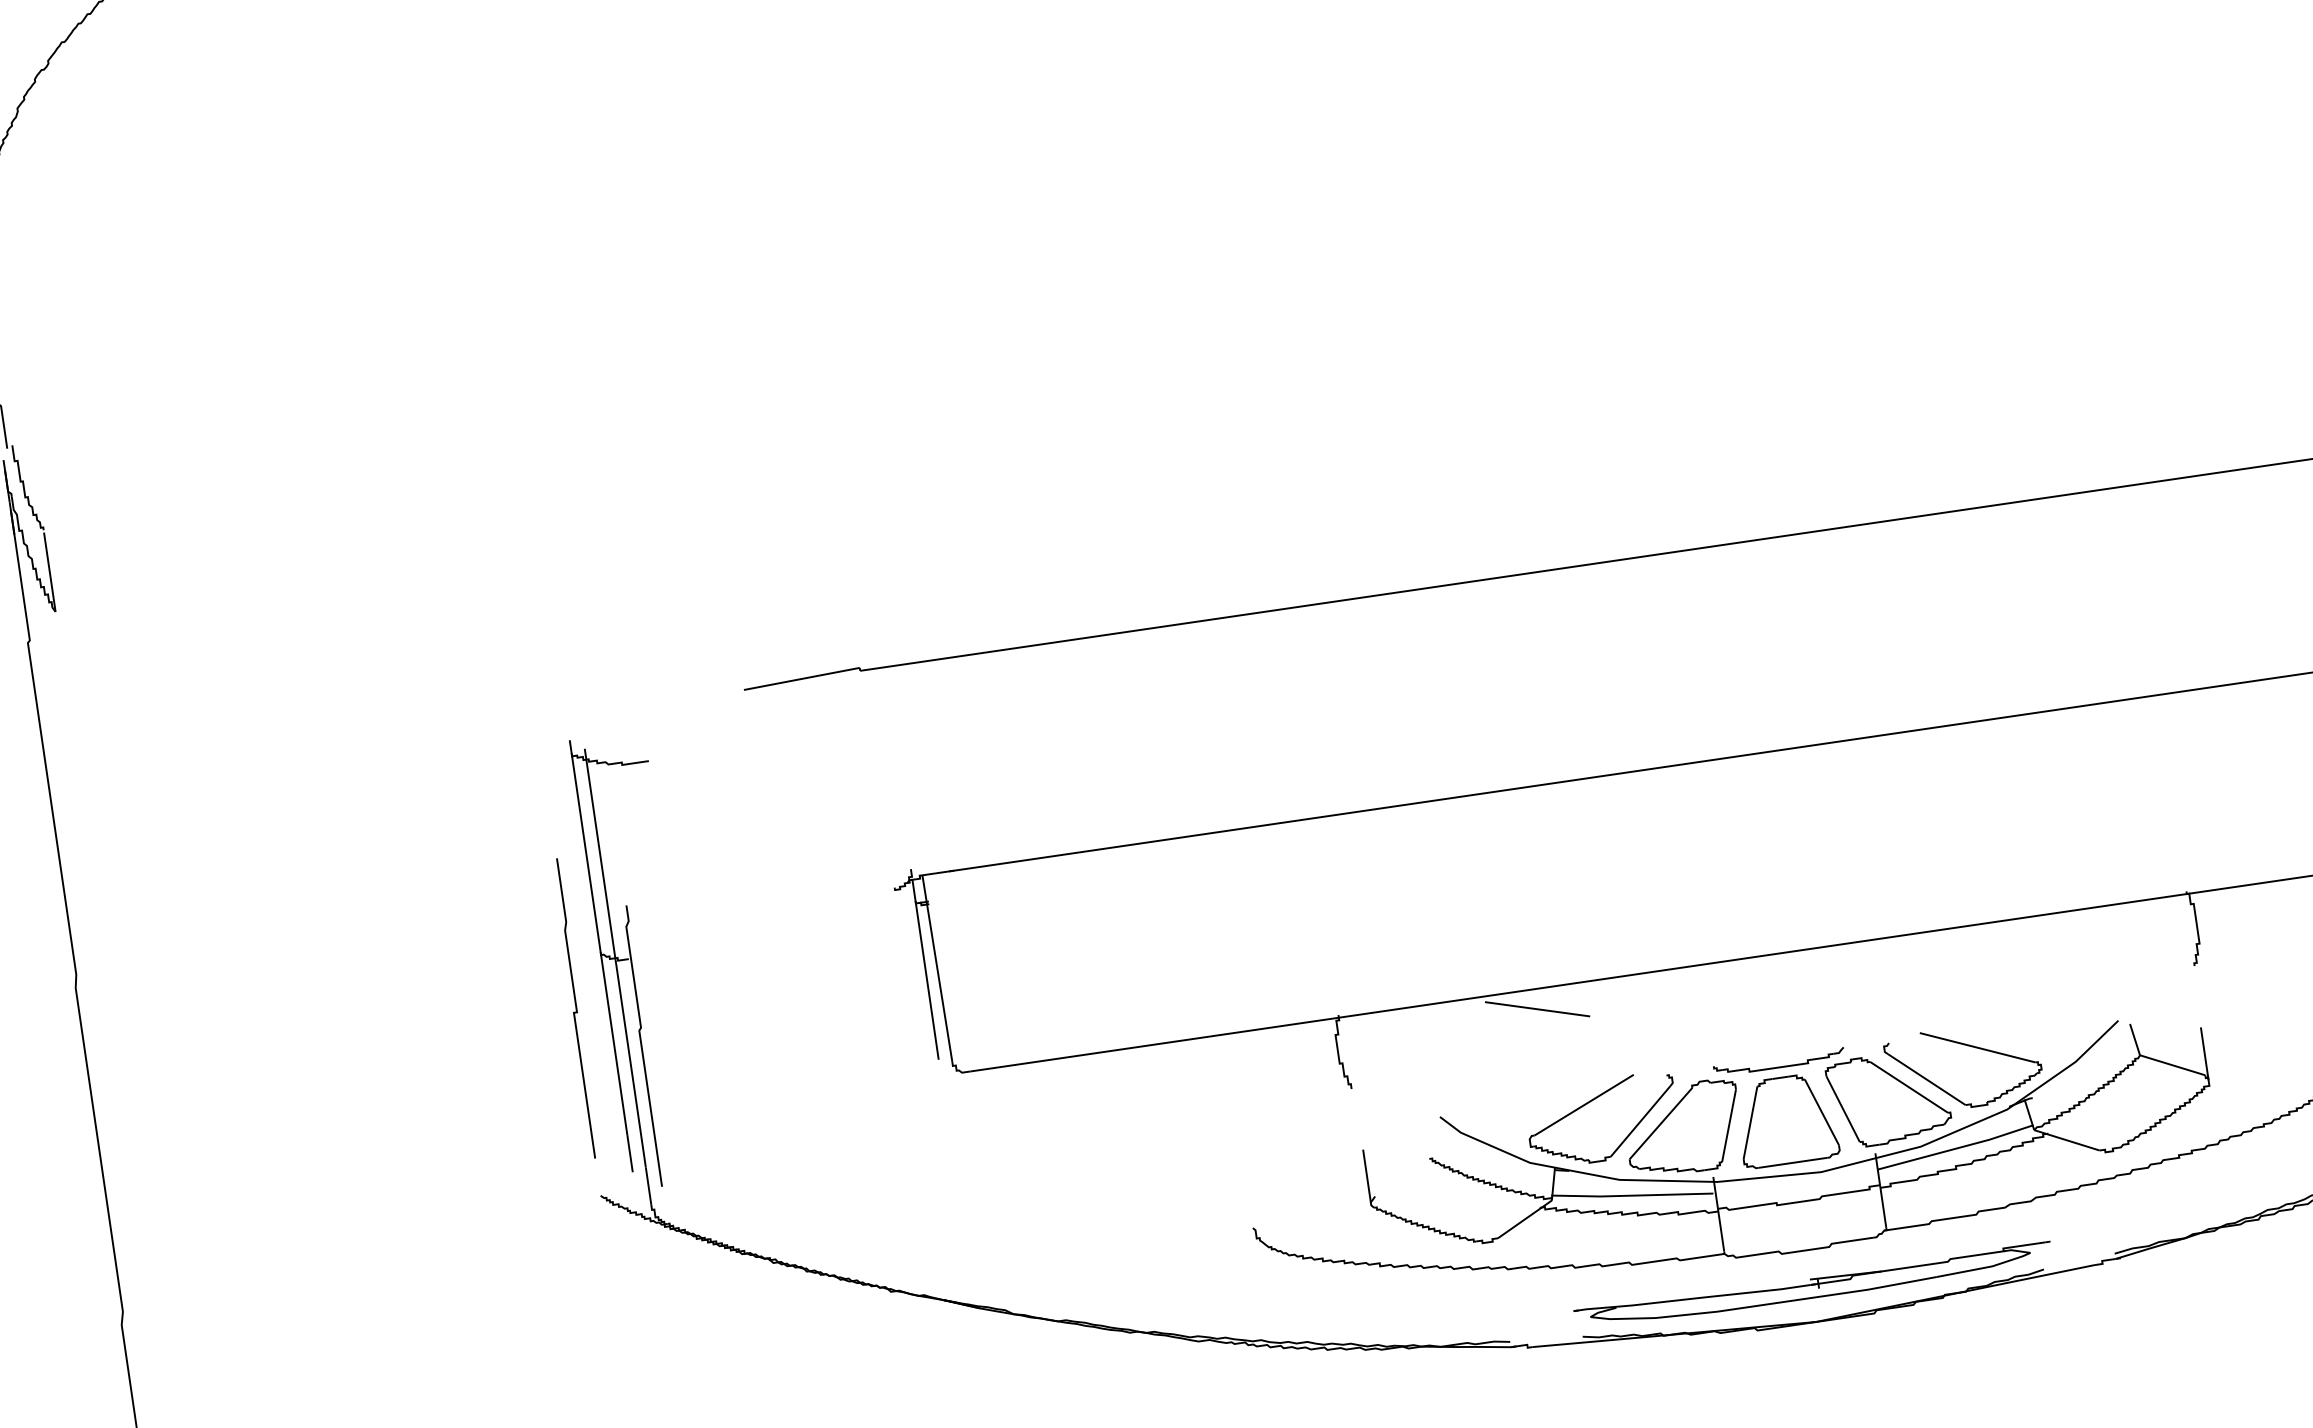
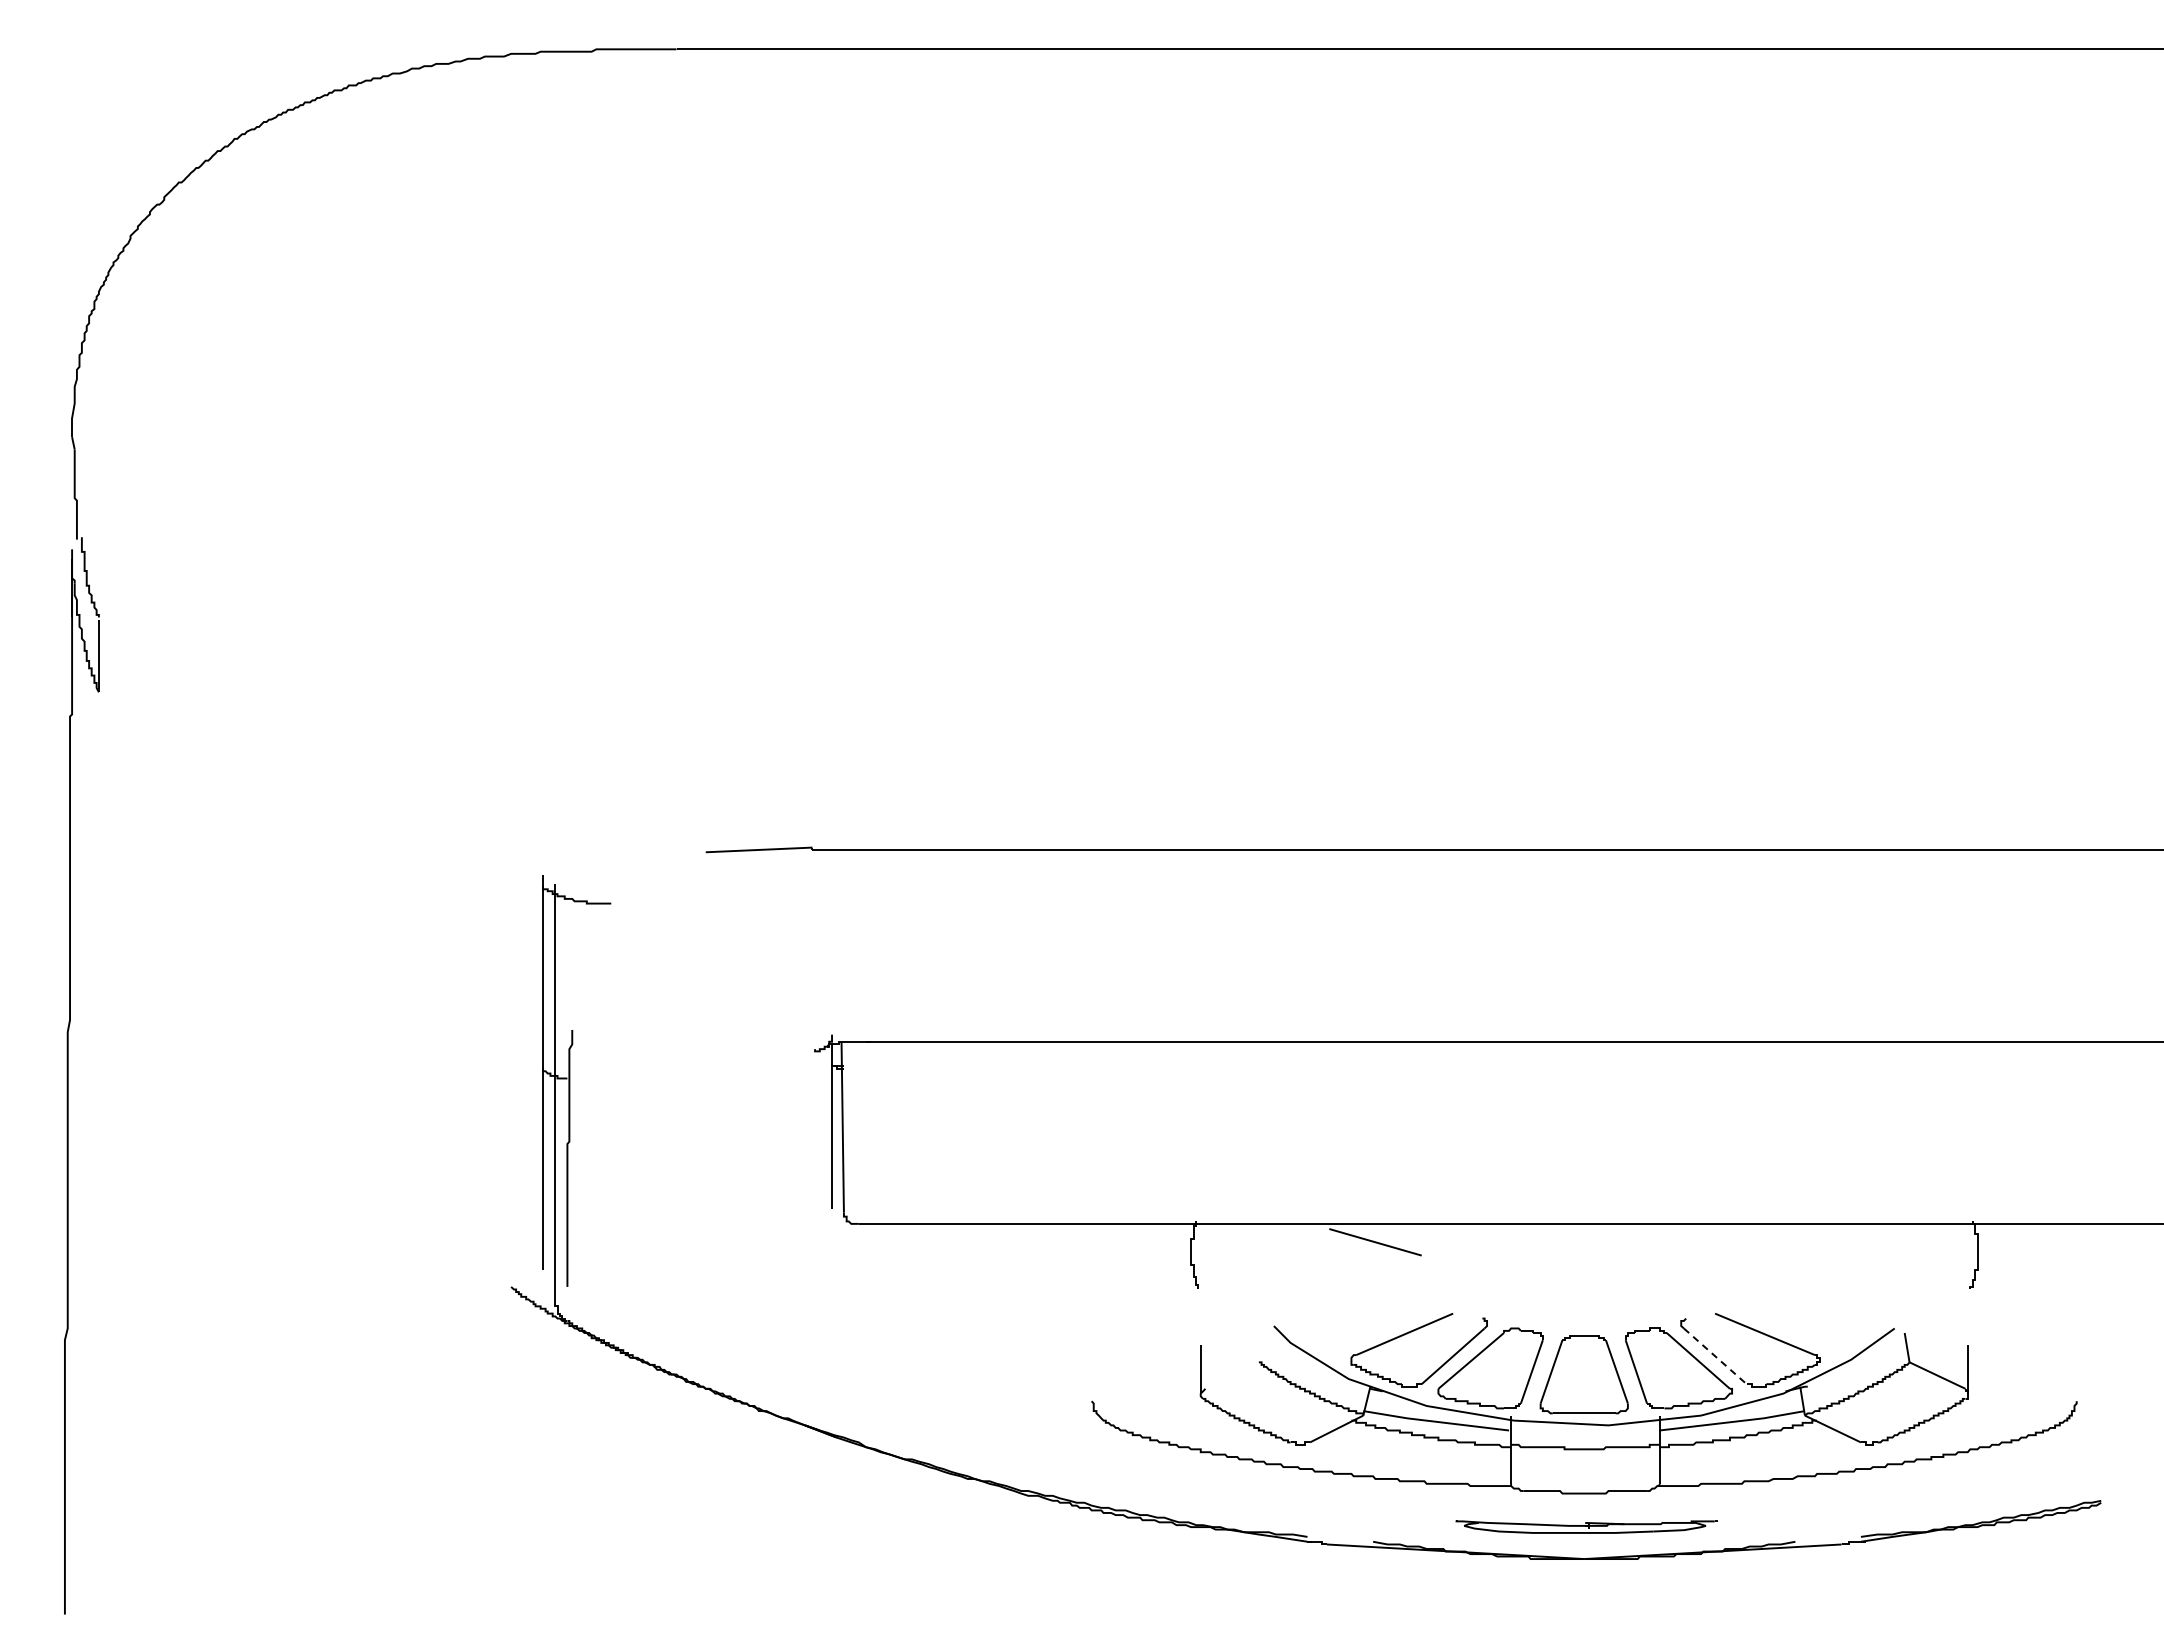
curve: (575, 1008) -> (513, 1115), removed
part: (1779, 1062) -> (1585, 1321), removed
line: (1927, 1079) -> (1715, 1356), solid -> dashed
part: (1813, 1286) -> (1586, 1526), size x0.6

